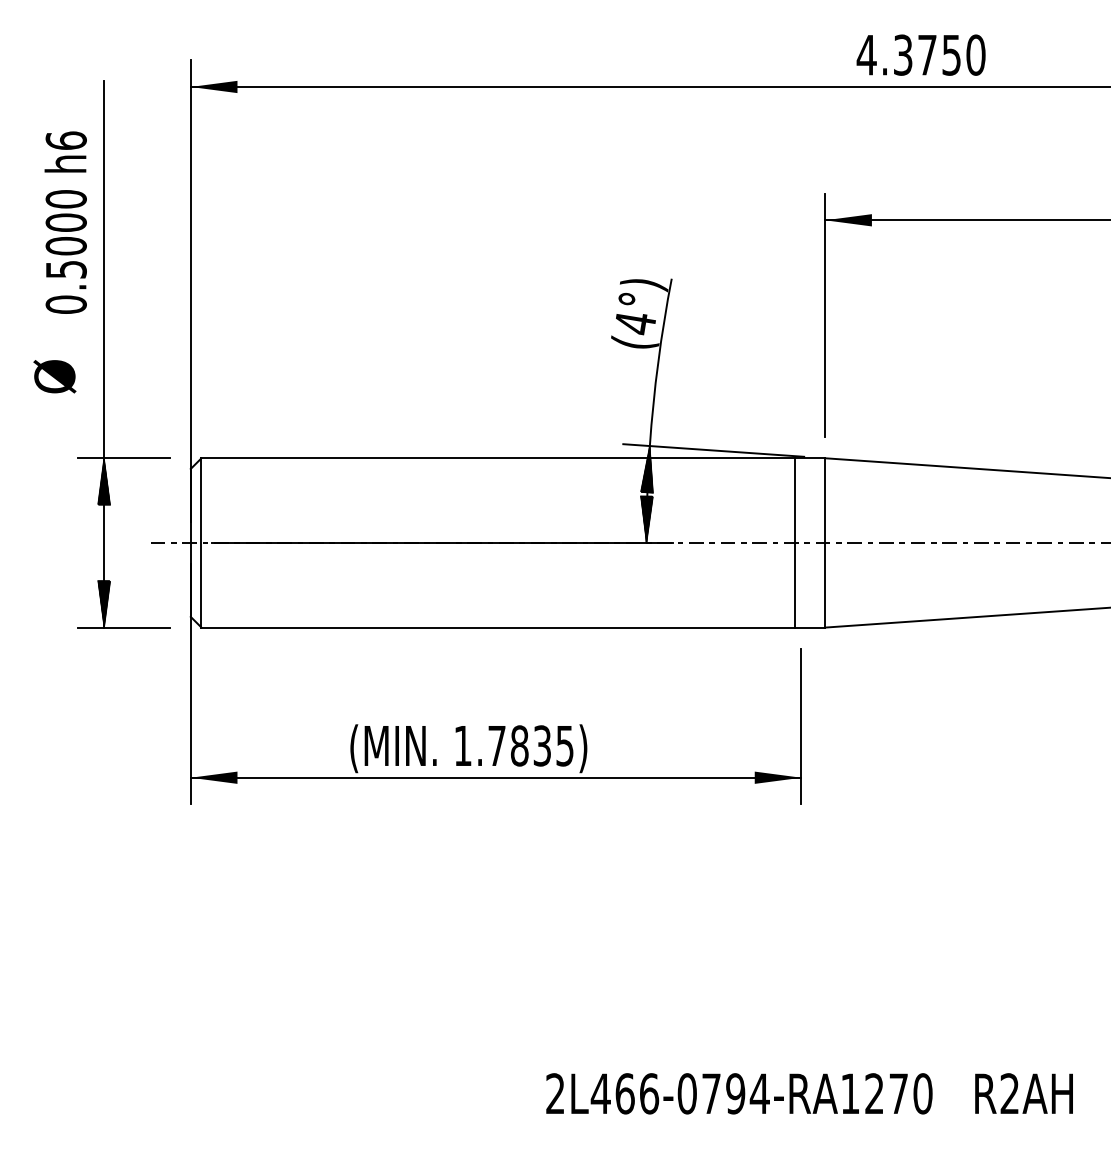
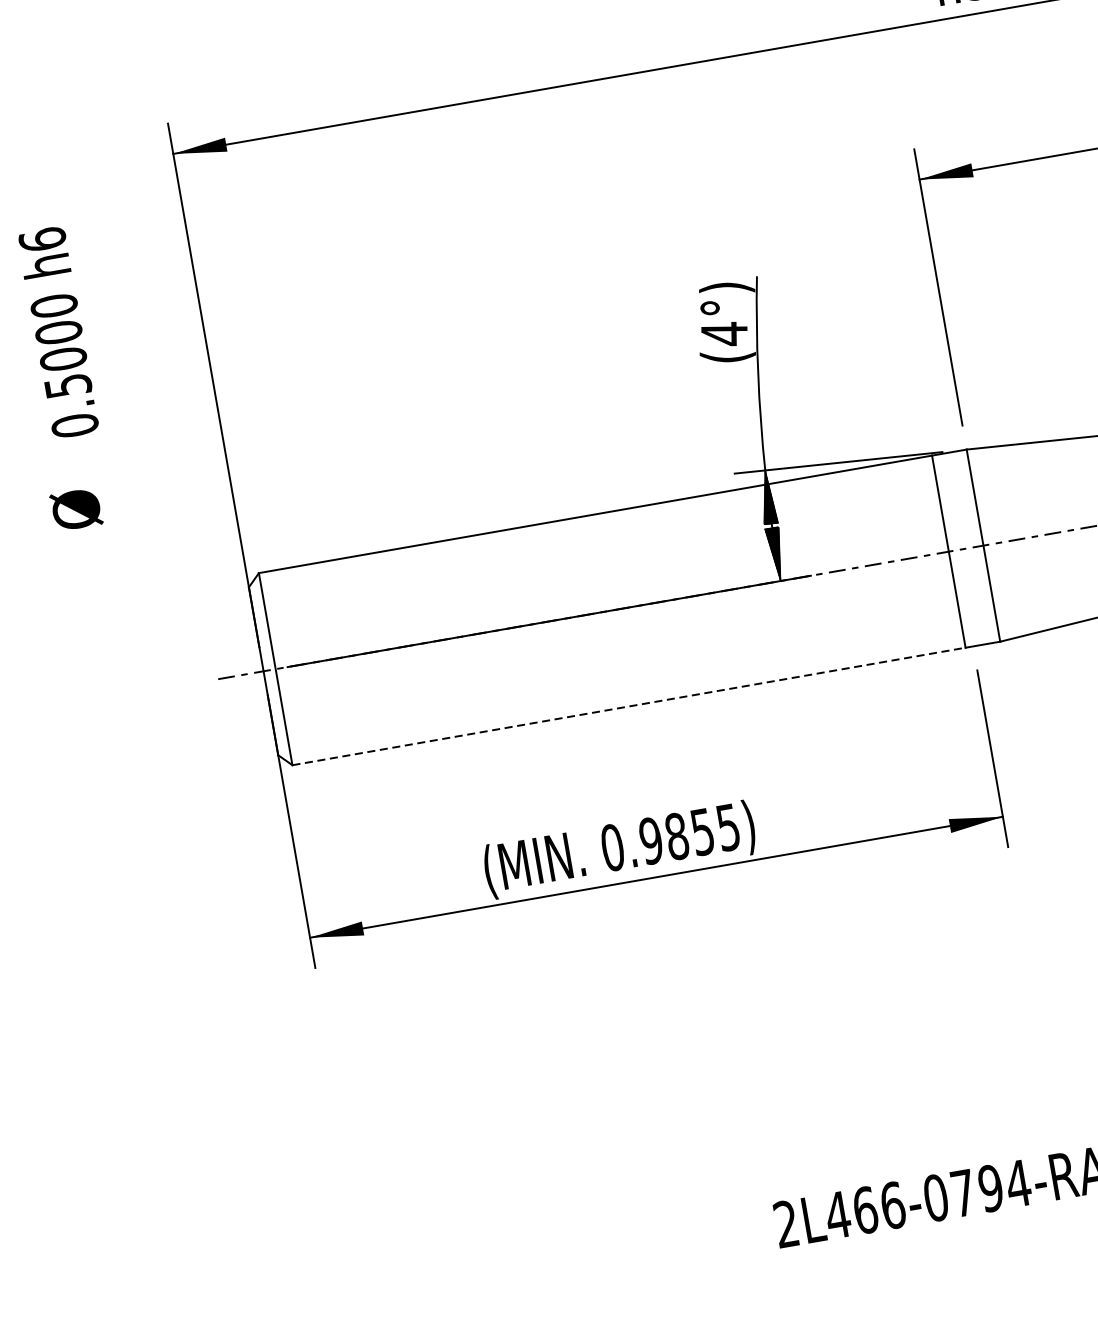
part: (104, 354) -> (128, 474), removed
line: (498, 627) -> (629, 706), solid -> dashed
text: (502, 745) -> (657, 839), 1.7835) -> 0.9855)

